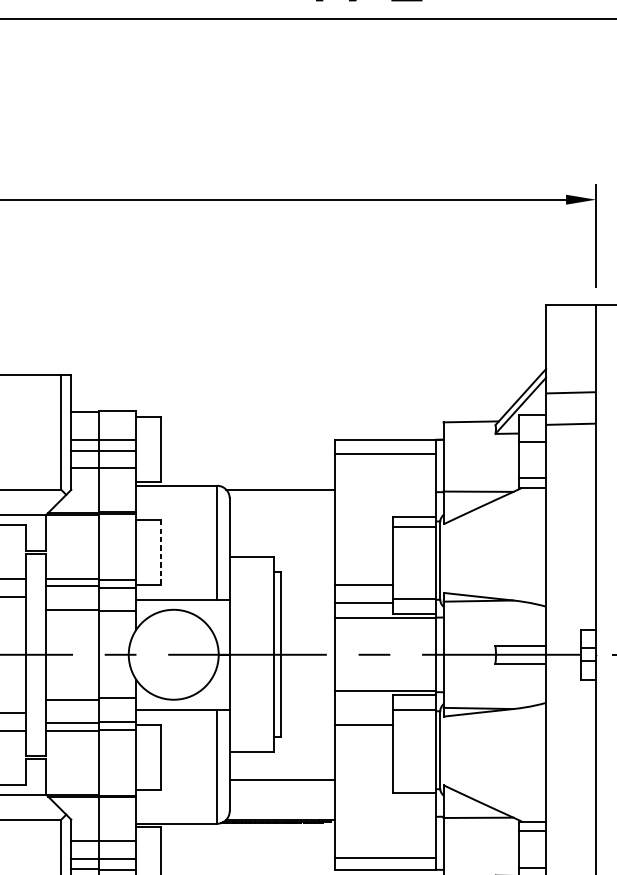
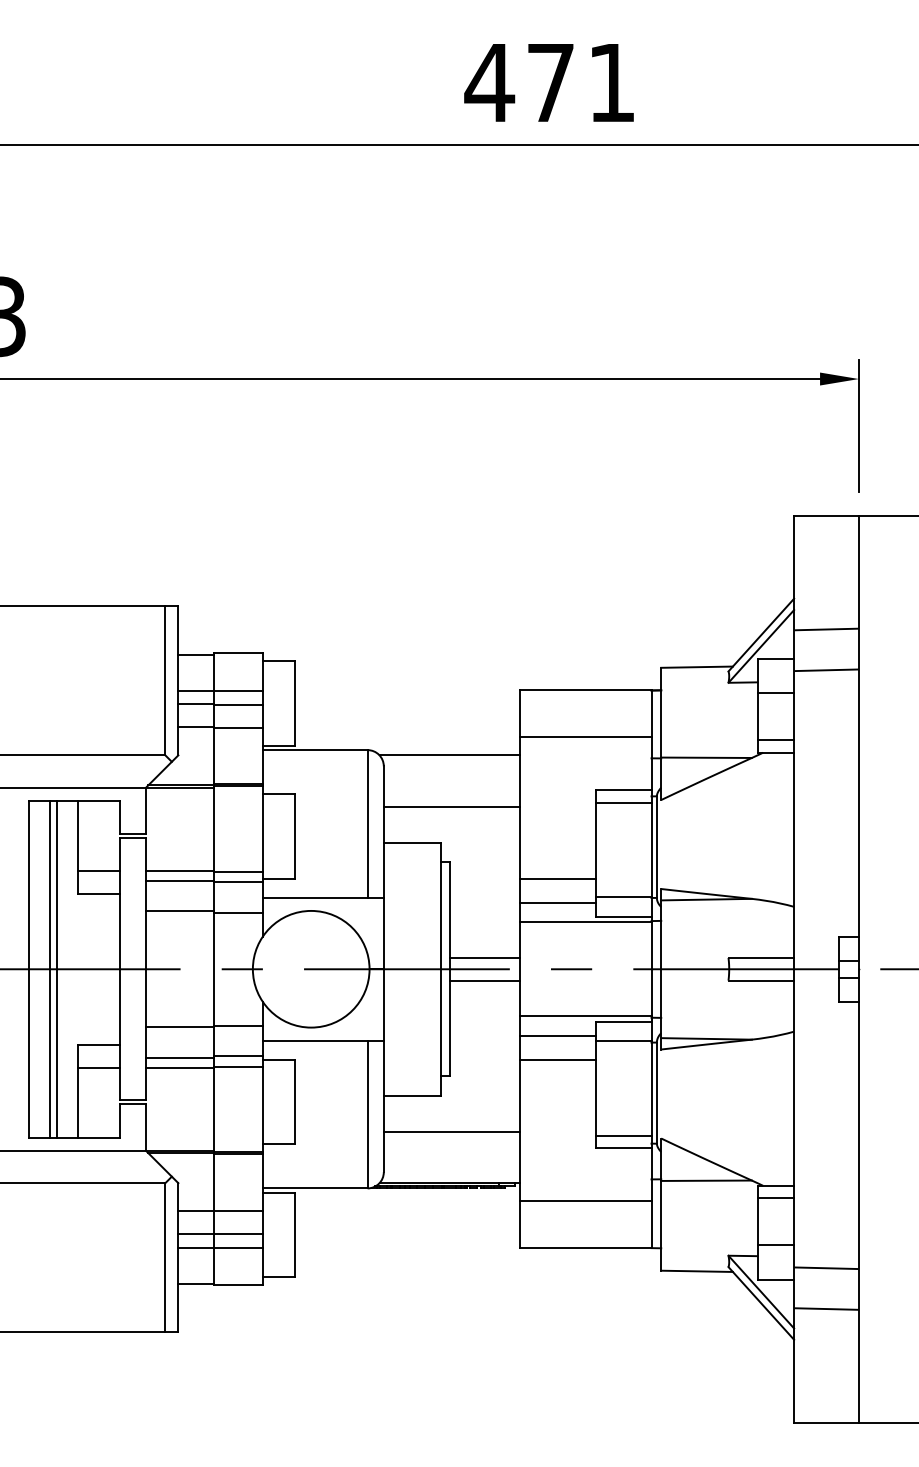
line: (385, 454) -> (585, 737), moved
line: (281, 529) -> (451, 806), added
line: (161, 551) -> (295, 835), dashed -> solid
line: (307, 645) -> (484, 957), added
line: (307, 663) -> (484, 980), added
line: (363, 705) -> (557, 1035), added
line: (414, 782) -> (623, 1135), added
line: (385, 858) -> (585, 1201), moved

